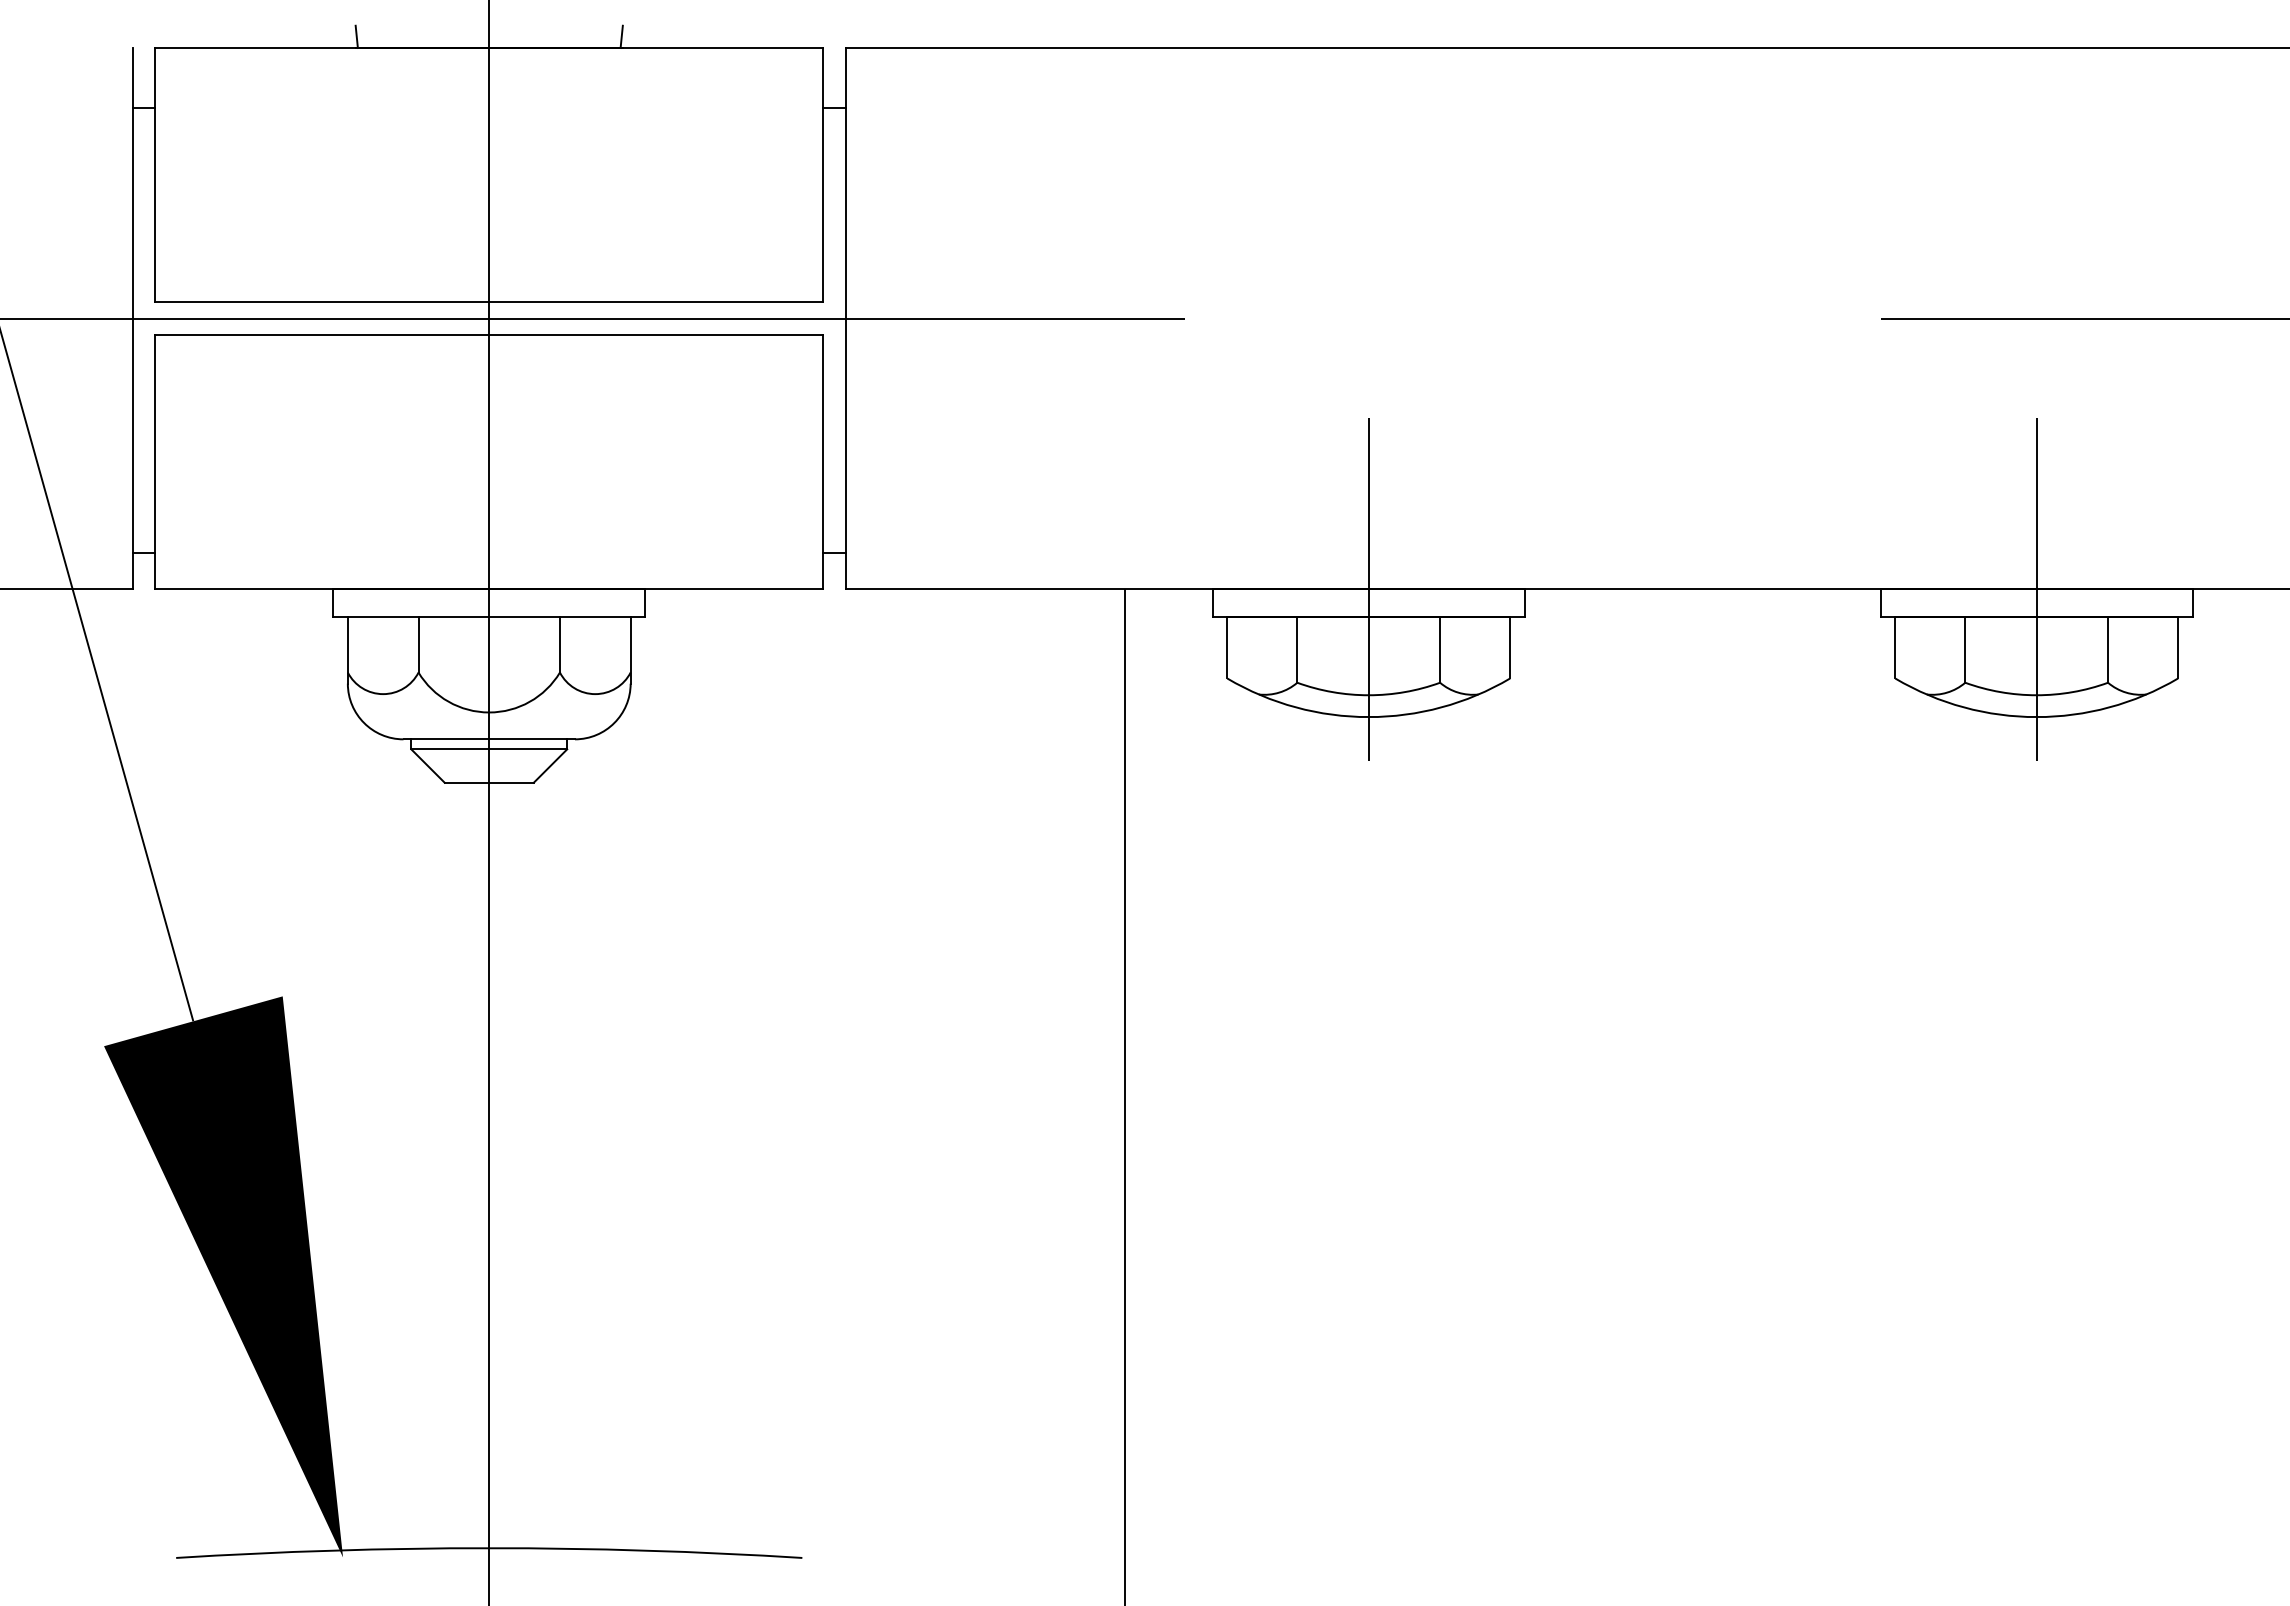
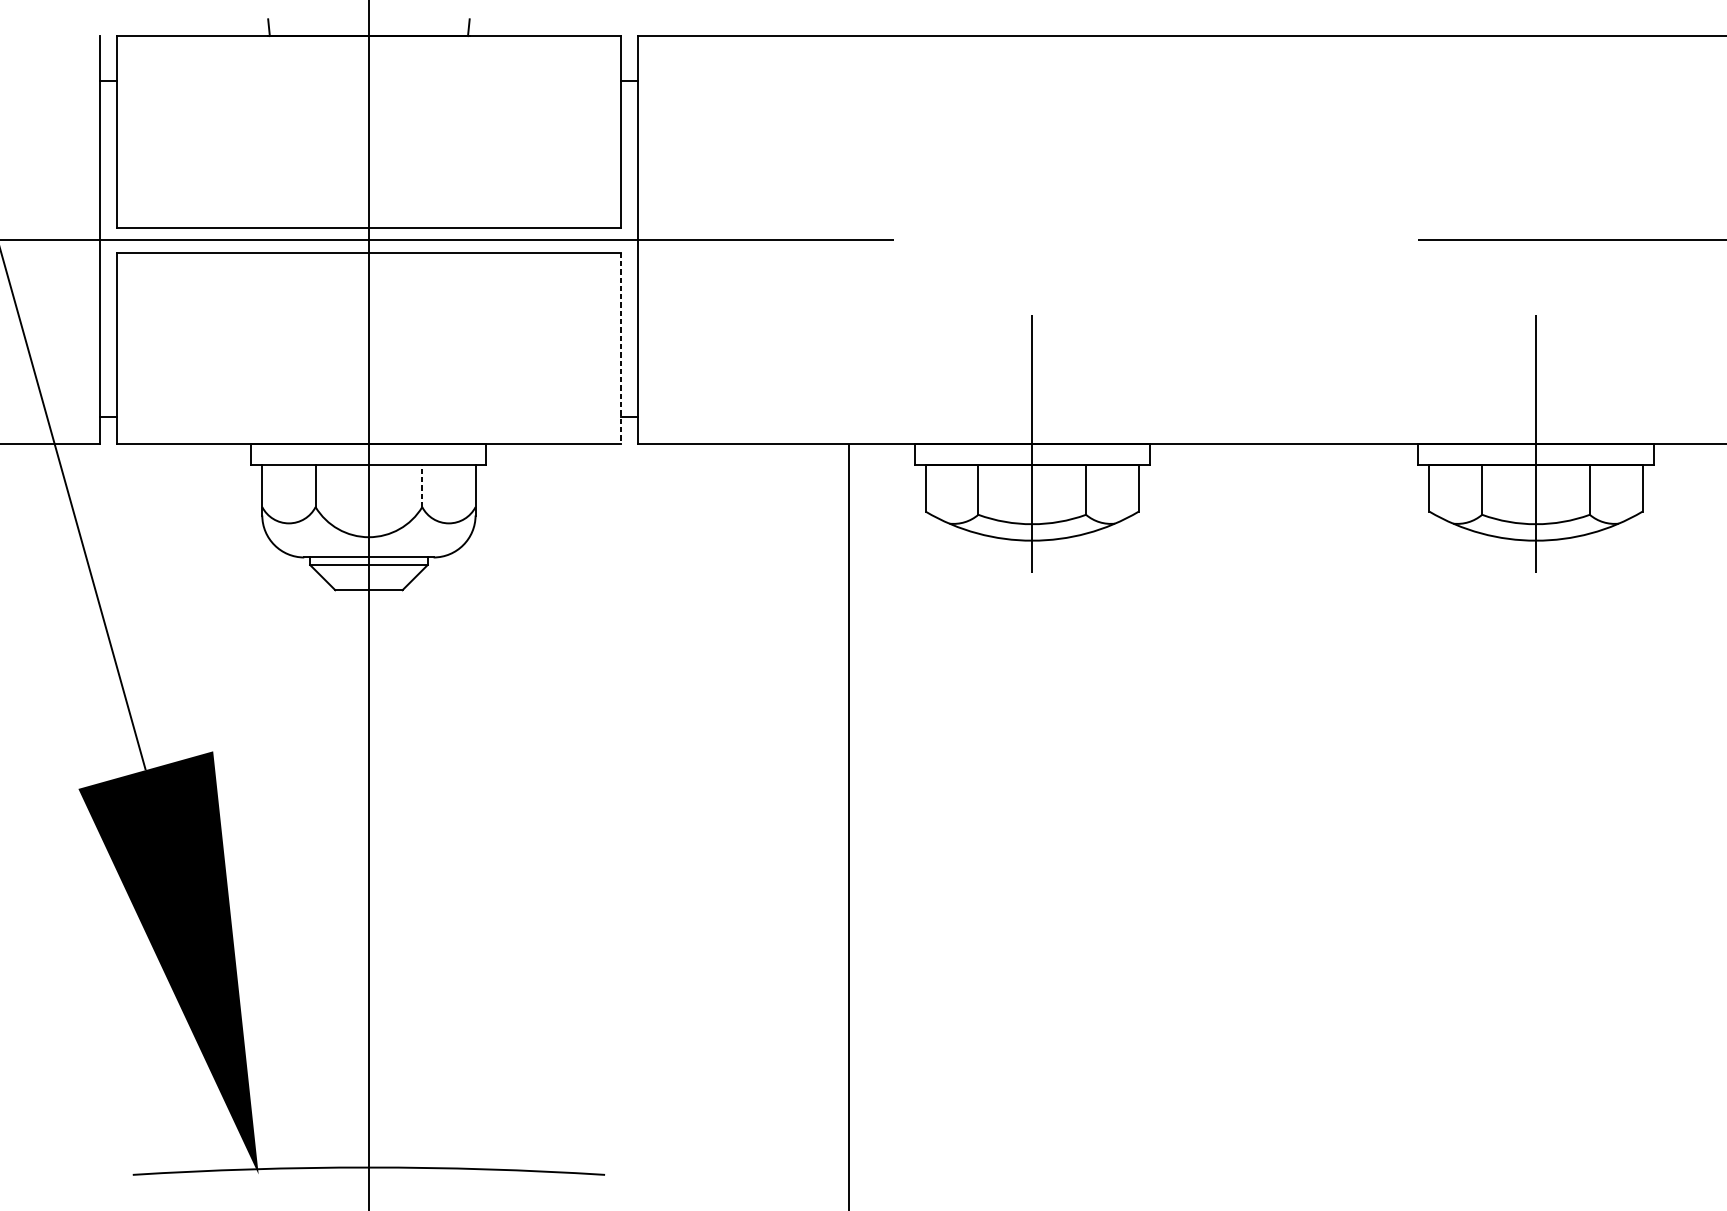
line: (823, 462) -> (621, 348), solid -> dashed
line: (559, 644) -> (421, 485), solid -> dashed

